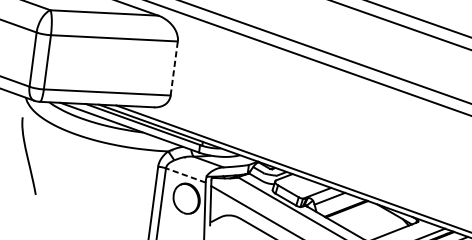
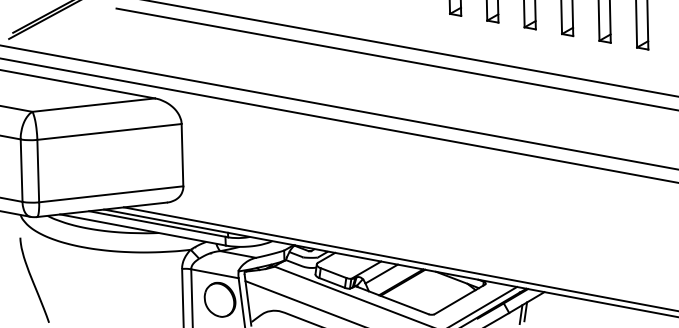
line: (174, 67) -> (182, 154), dashed -> solid
line: (185, 175) -> (214, 273), dashed -> solid

